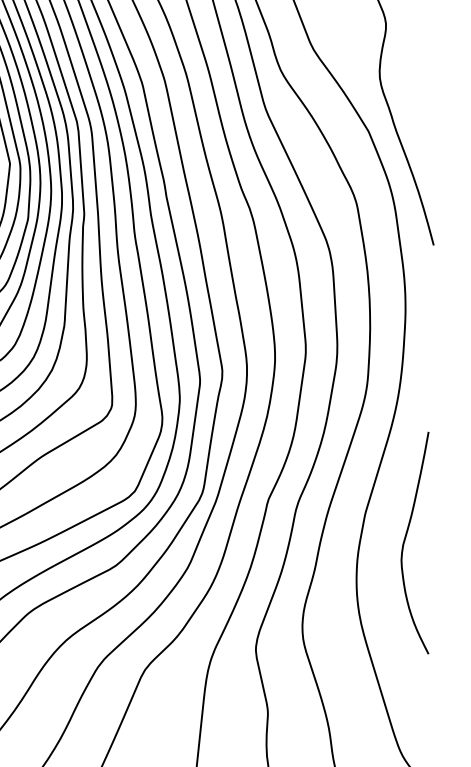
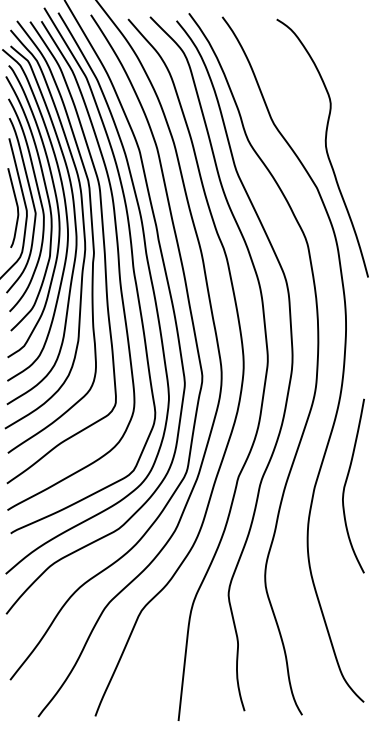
curve: (406, 541) -> (346, 484), moved

